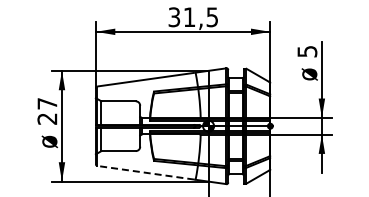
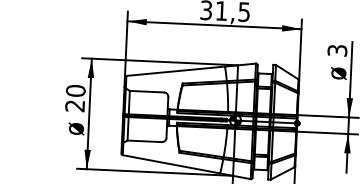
text: (306, 51) -> (336, 50), 5 -> 3
text: (47, 103) -> (75, 90), 27 -> 20
line: (145, 172) -> (170, 163), dashed -> solid

